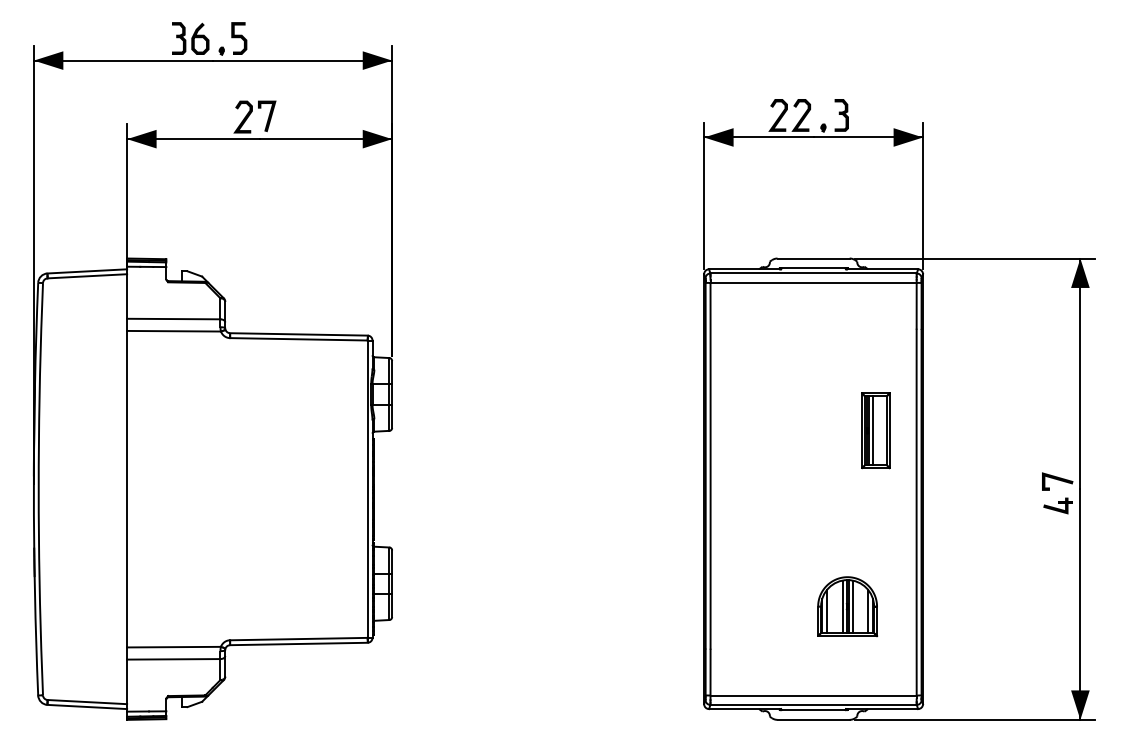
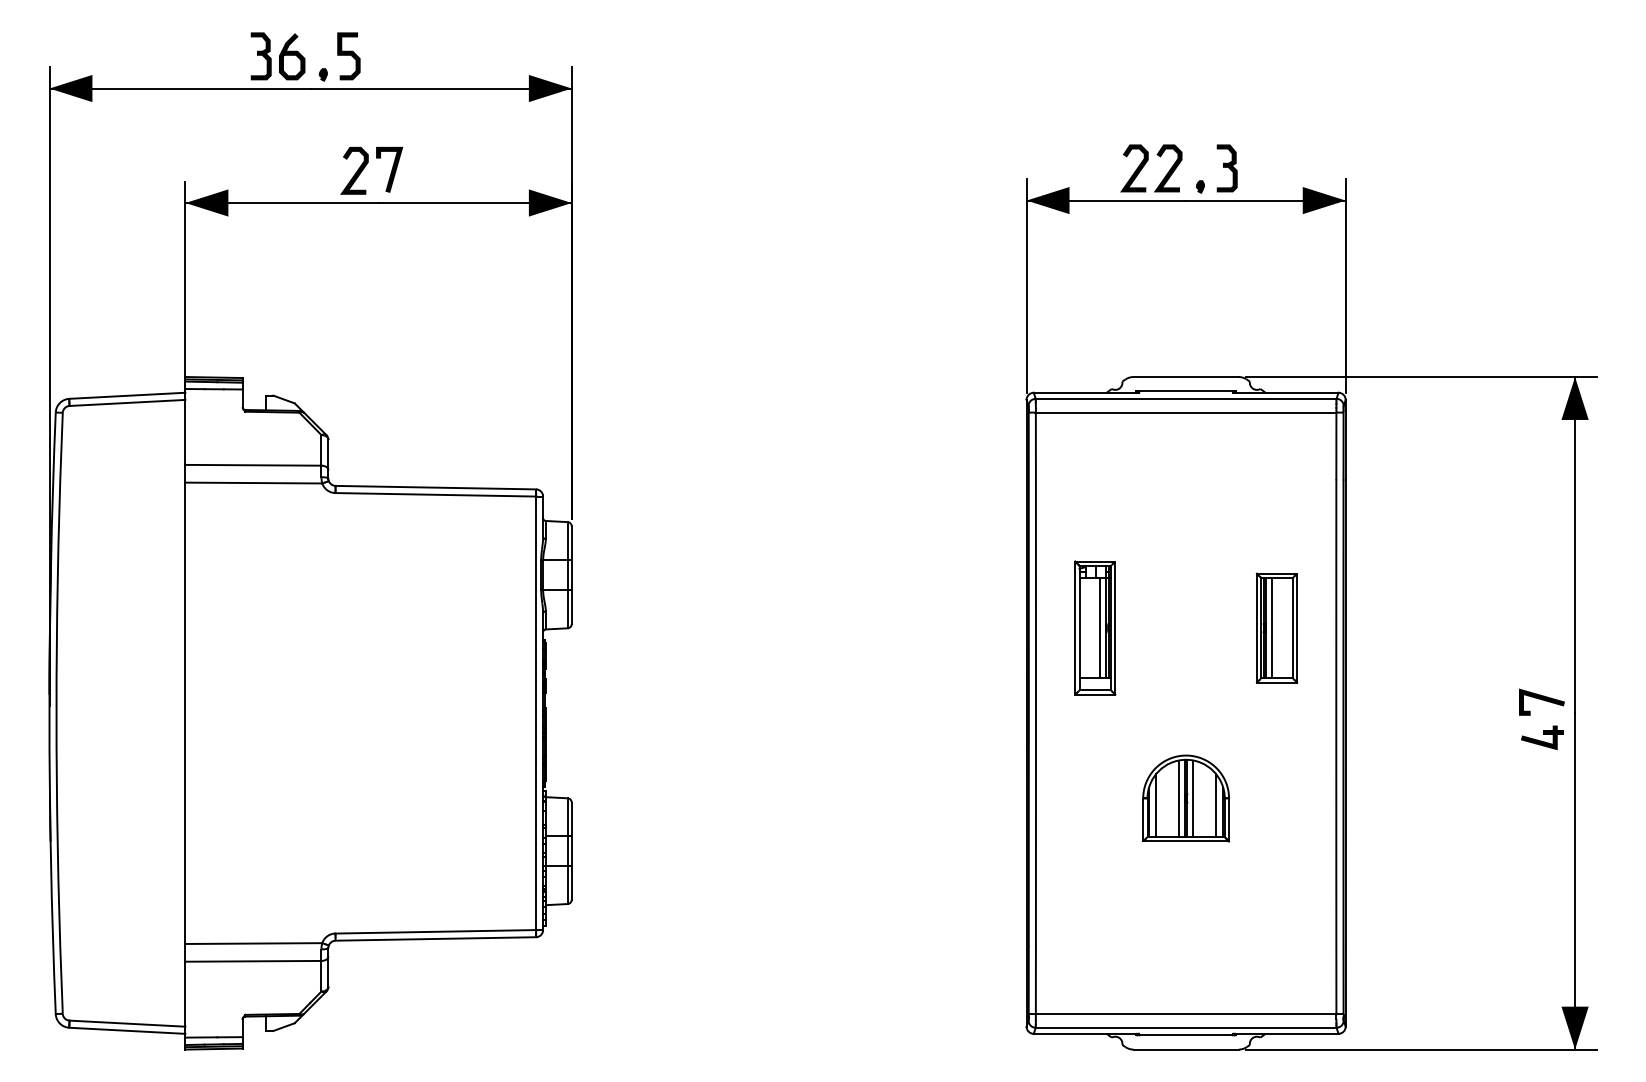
part: (751, 430) -> (1095, 627), added
part: (847, 606) -> (1185, 798), moved

